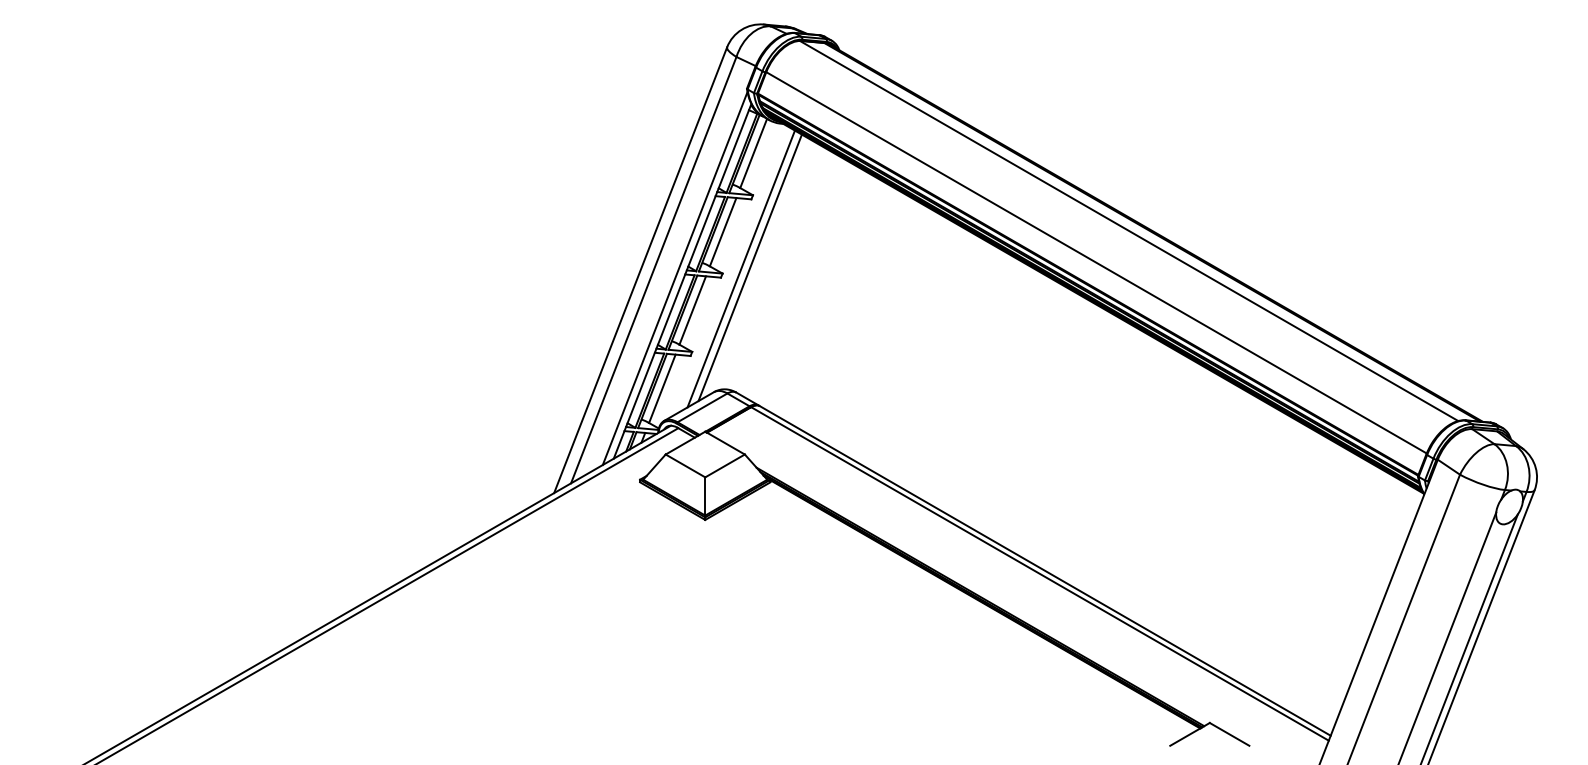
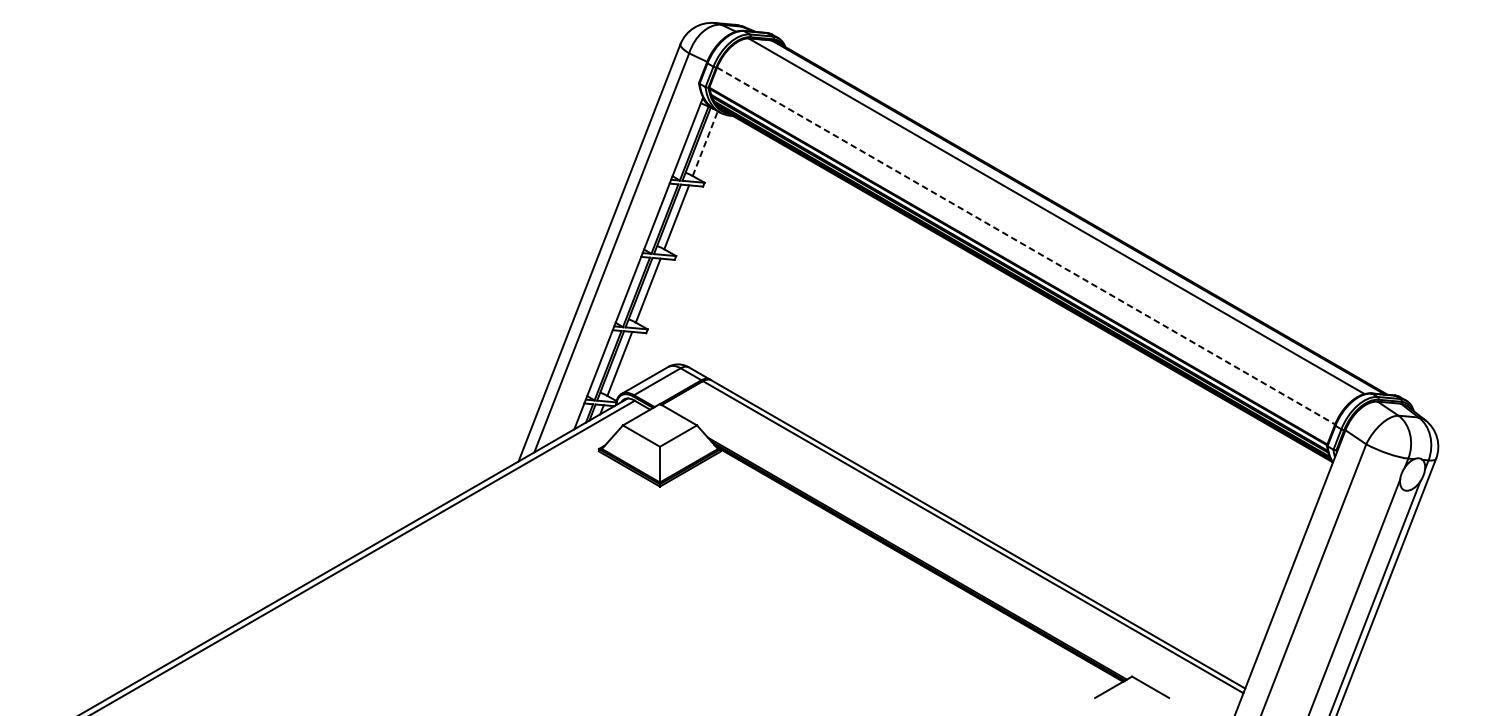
line: (753, 152) -> (705, 142), solid -> dashed
line: (1096, 263) -> (1026, 246), solid -> dashed
line: (749, 267) -> (701, 250), removed
line: (740, 268) -> (692, 251), removed
line: (674, 278) -> (631, 260), removed

